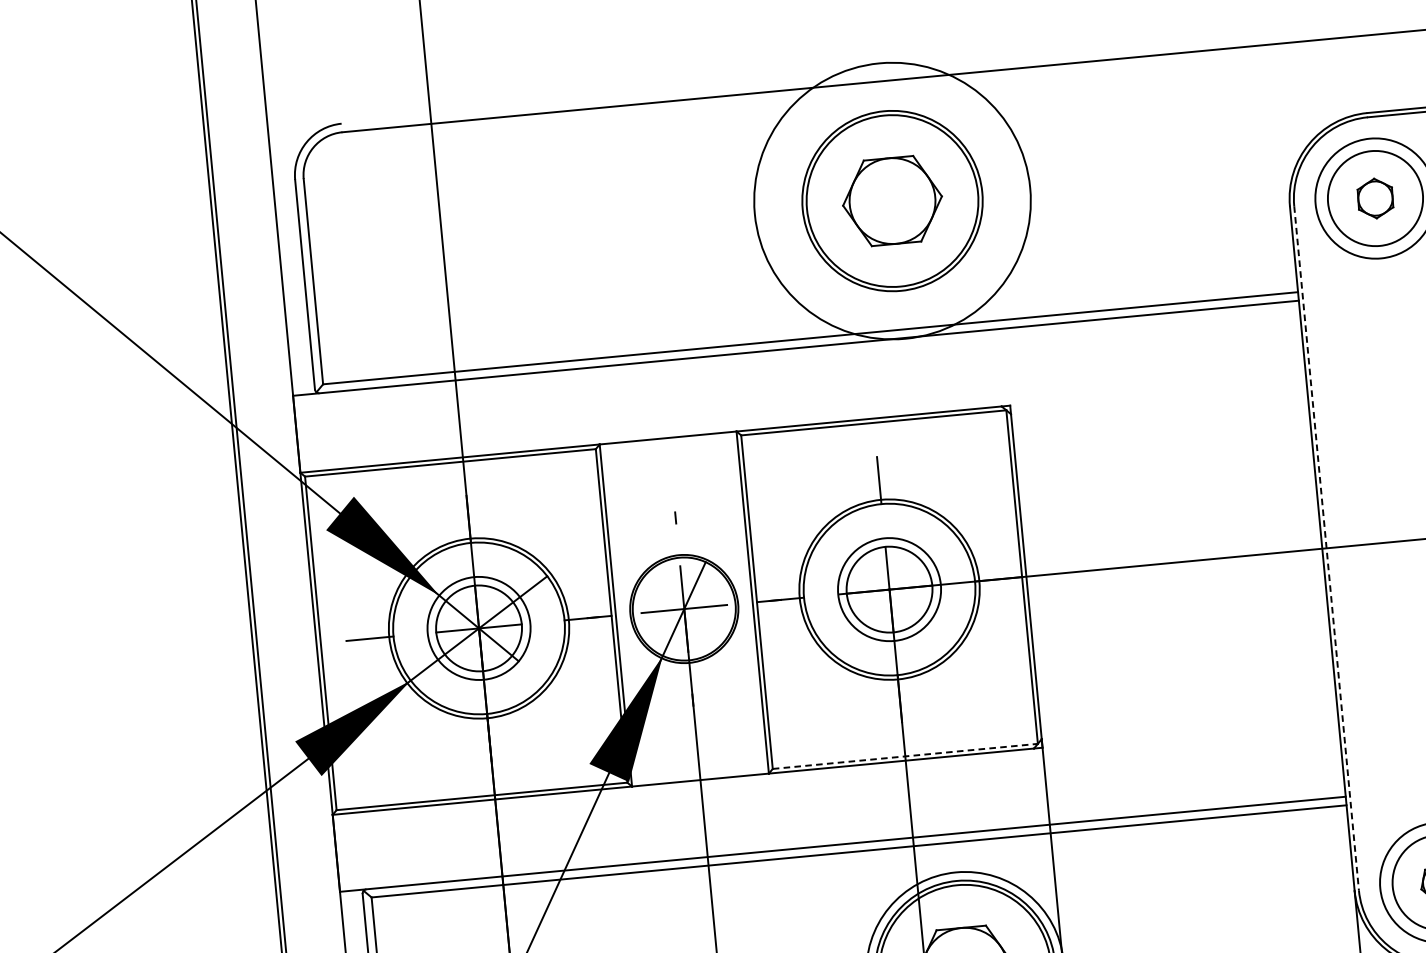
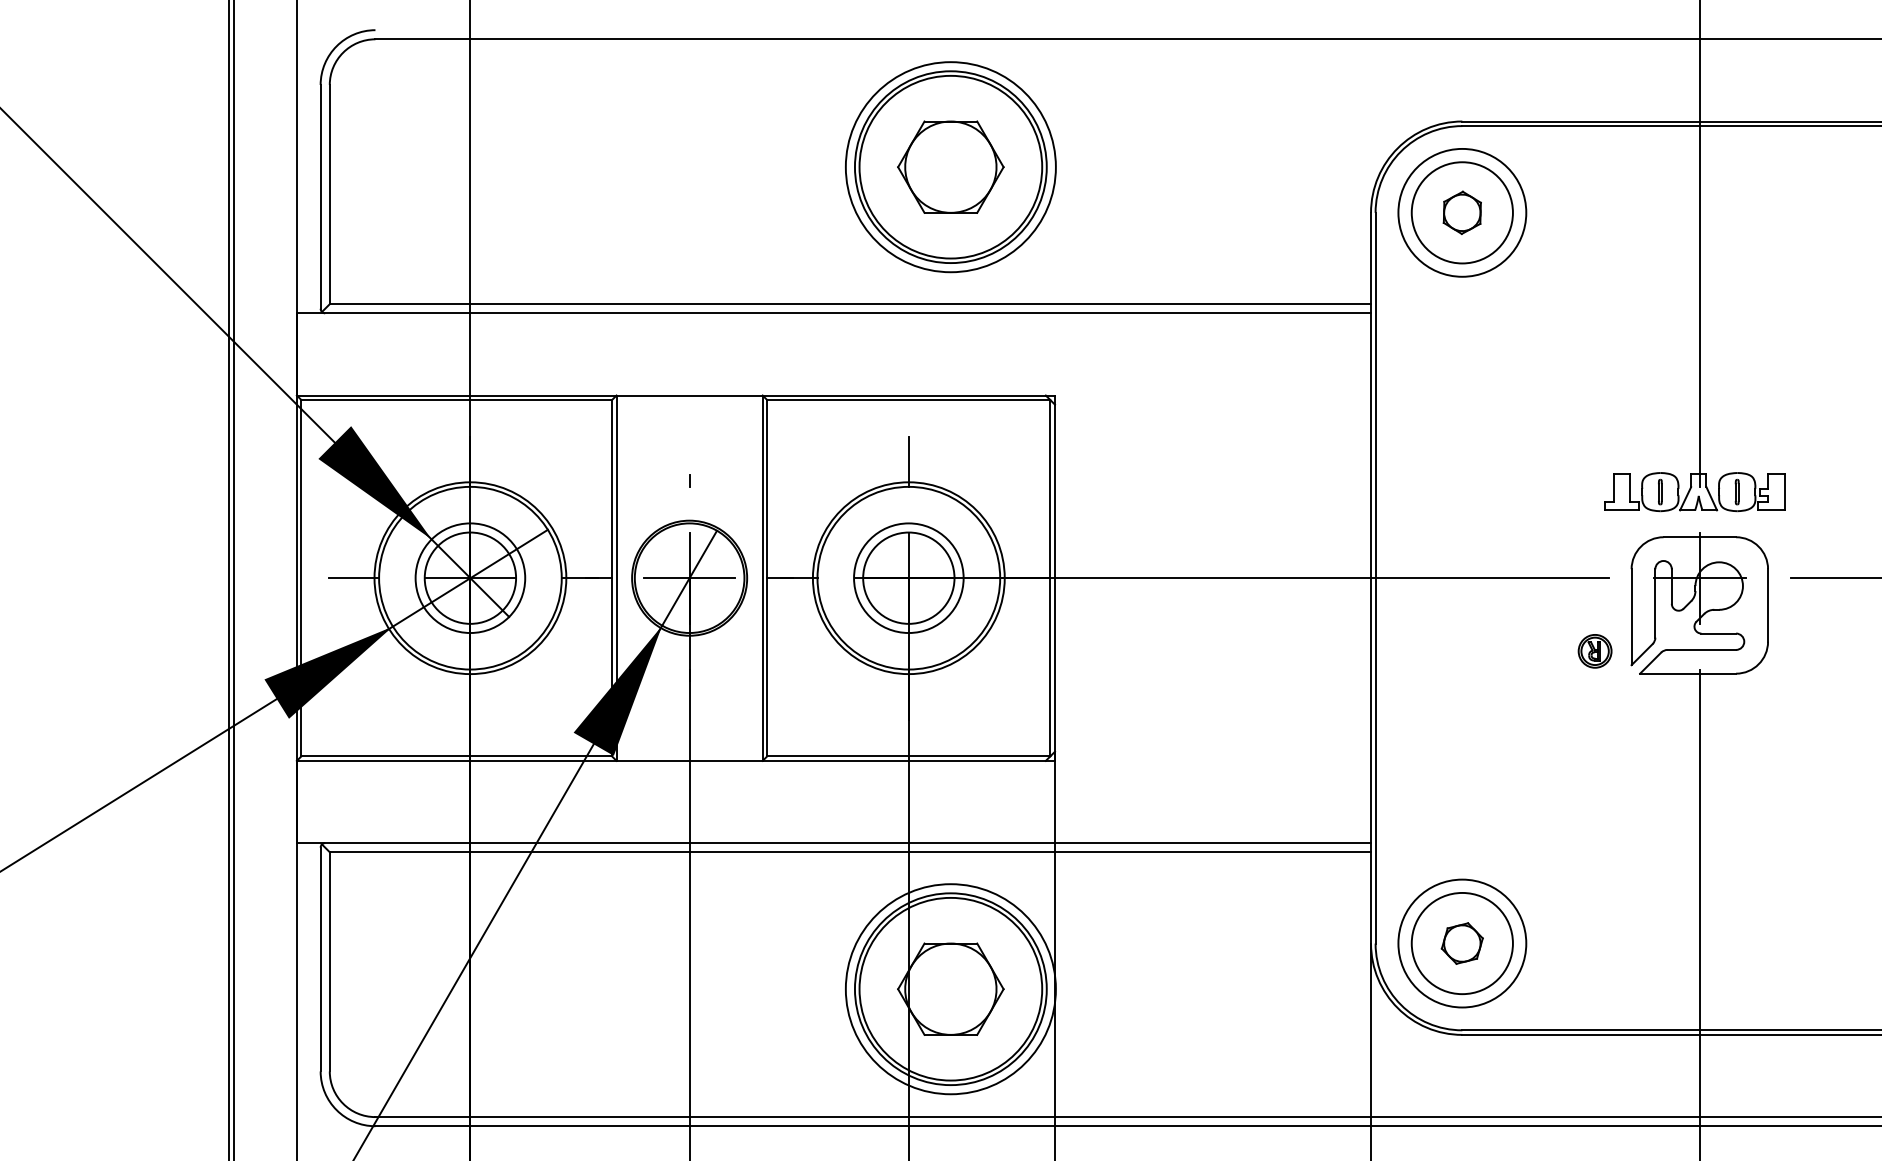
circle: (892, 201) -> (950, 167), size x0.71
line: (1326, 548) -> (1375, 578), dashed -> solid
line: (905, 756) -> (908, 756), dashed -> solid

